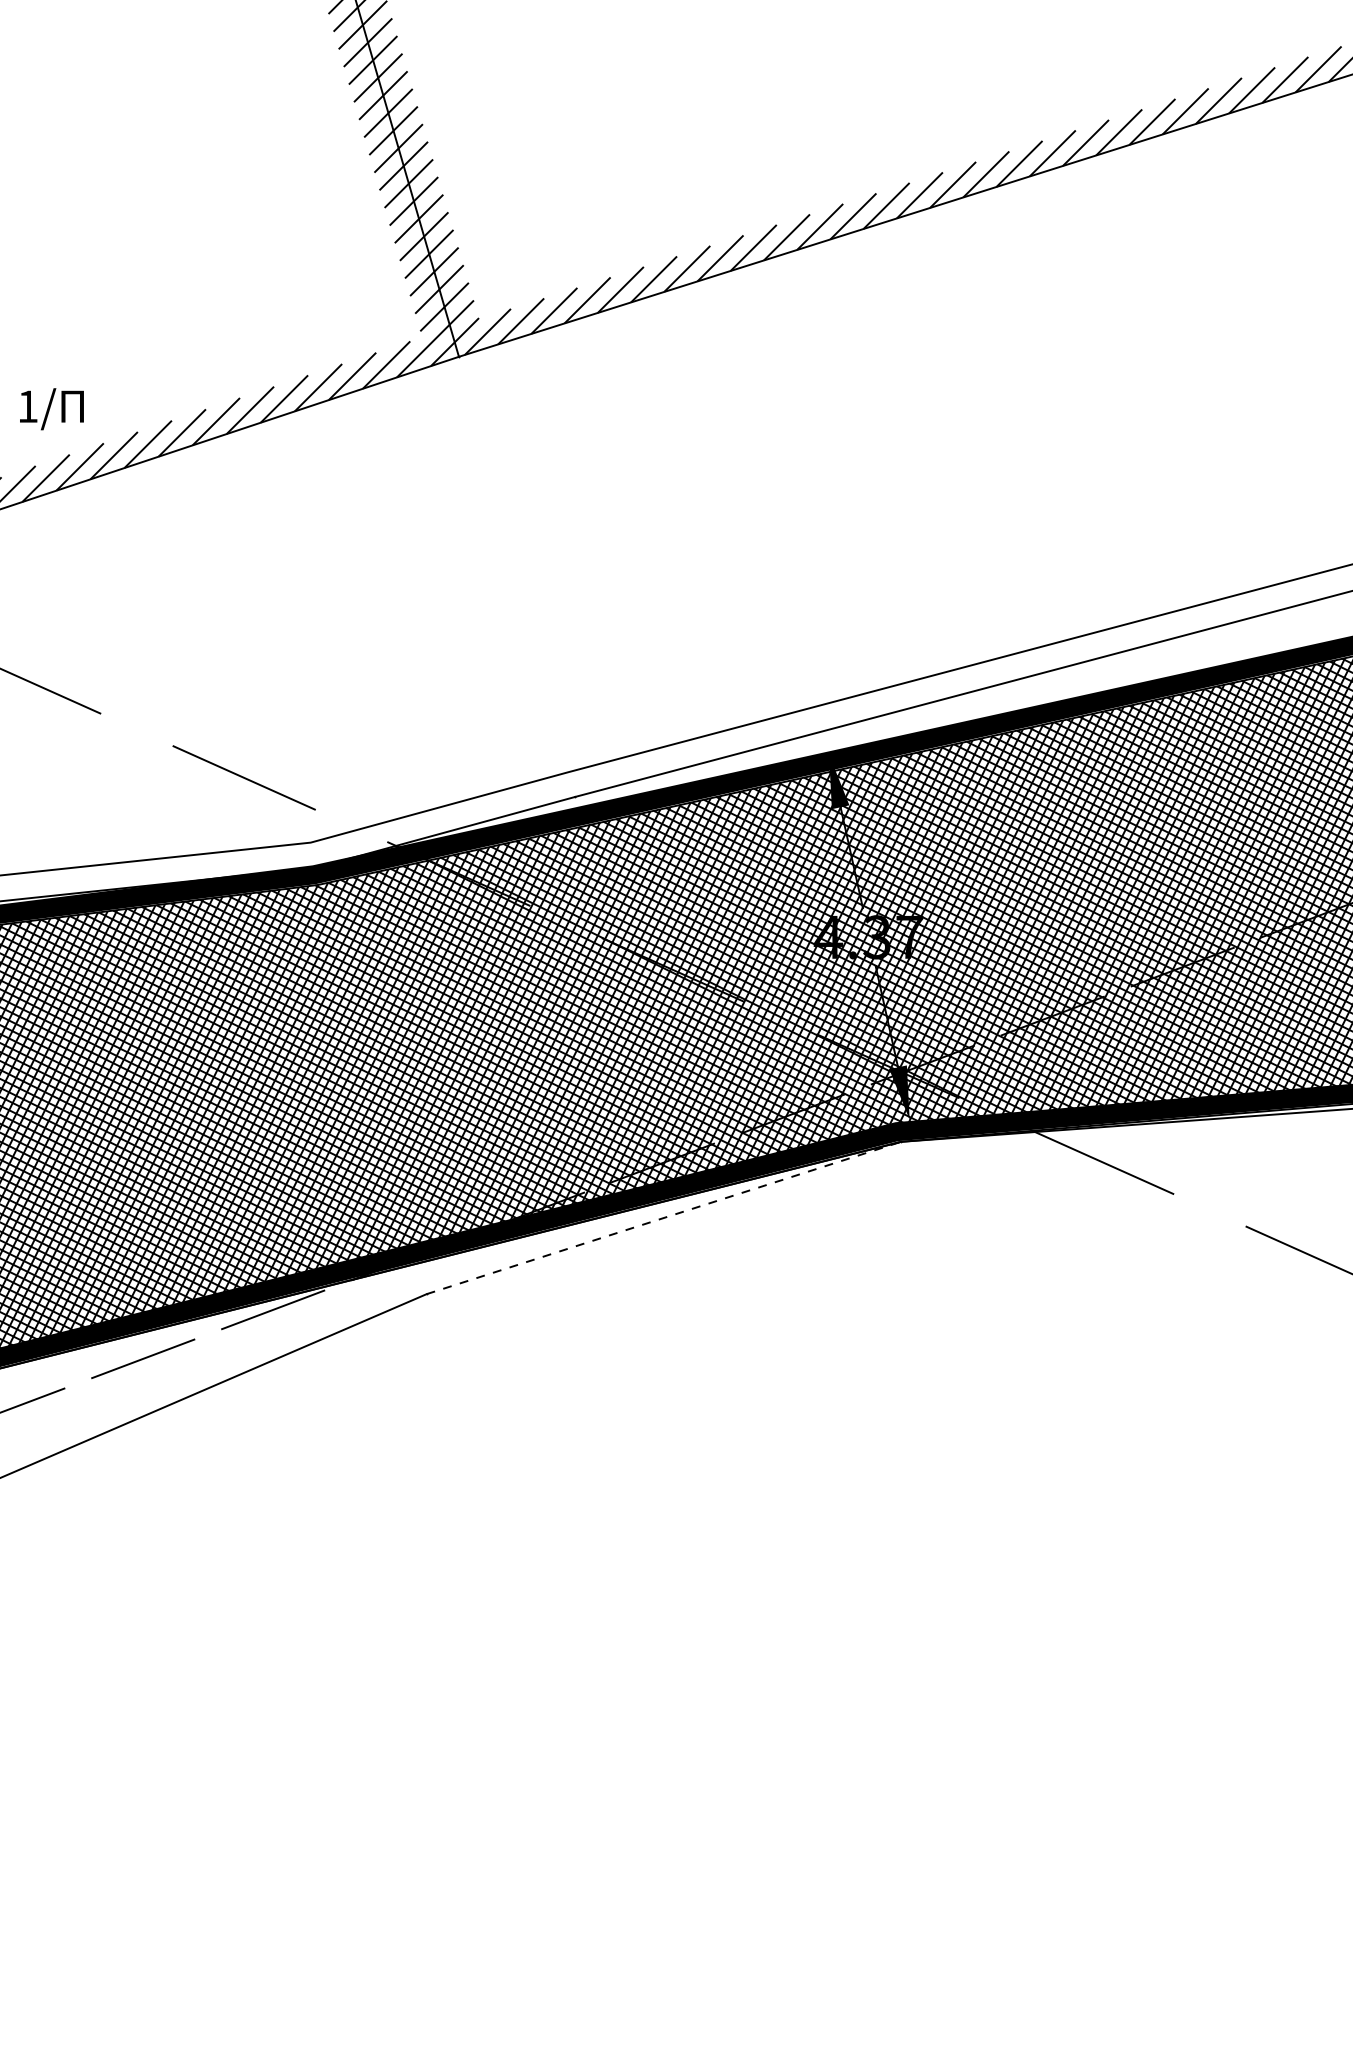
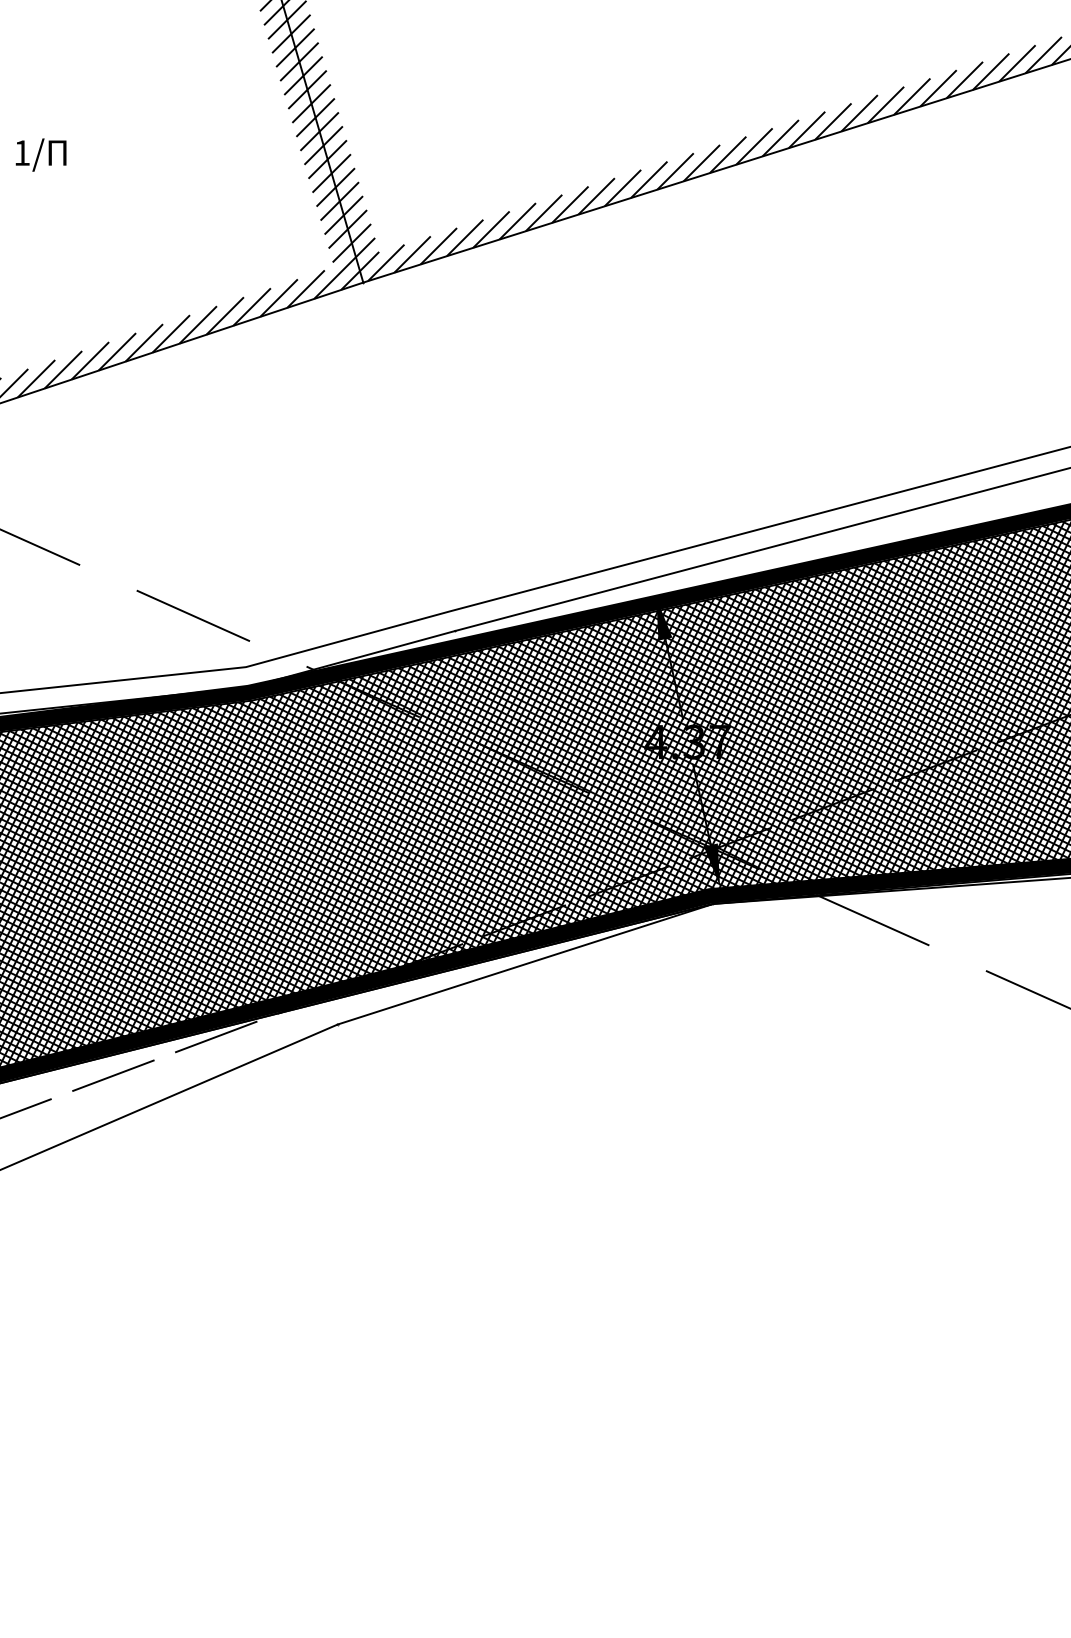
text: (51, 408) -> (40, 154), moved
line: (663, 1218) -> (525, 964), dashed -> solid

